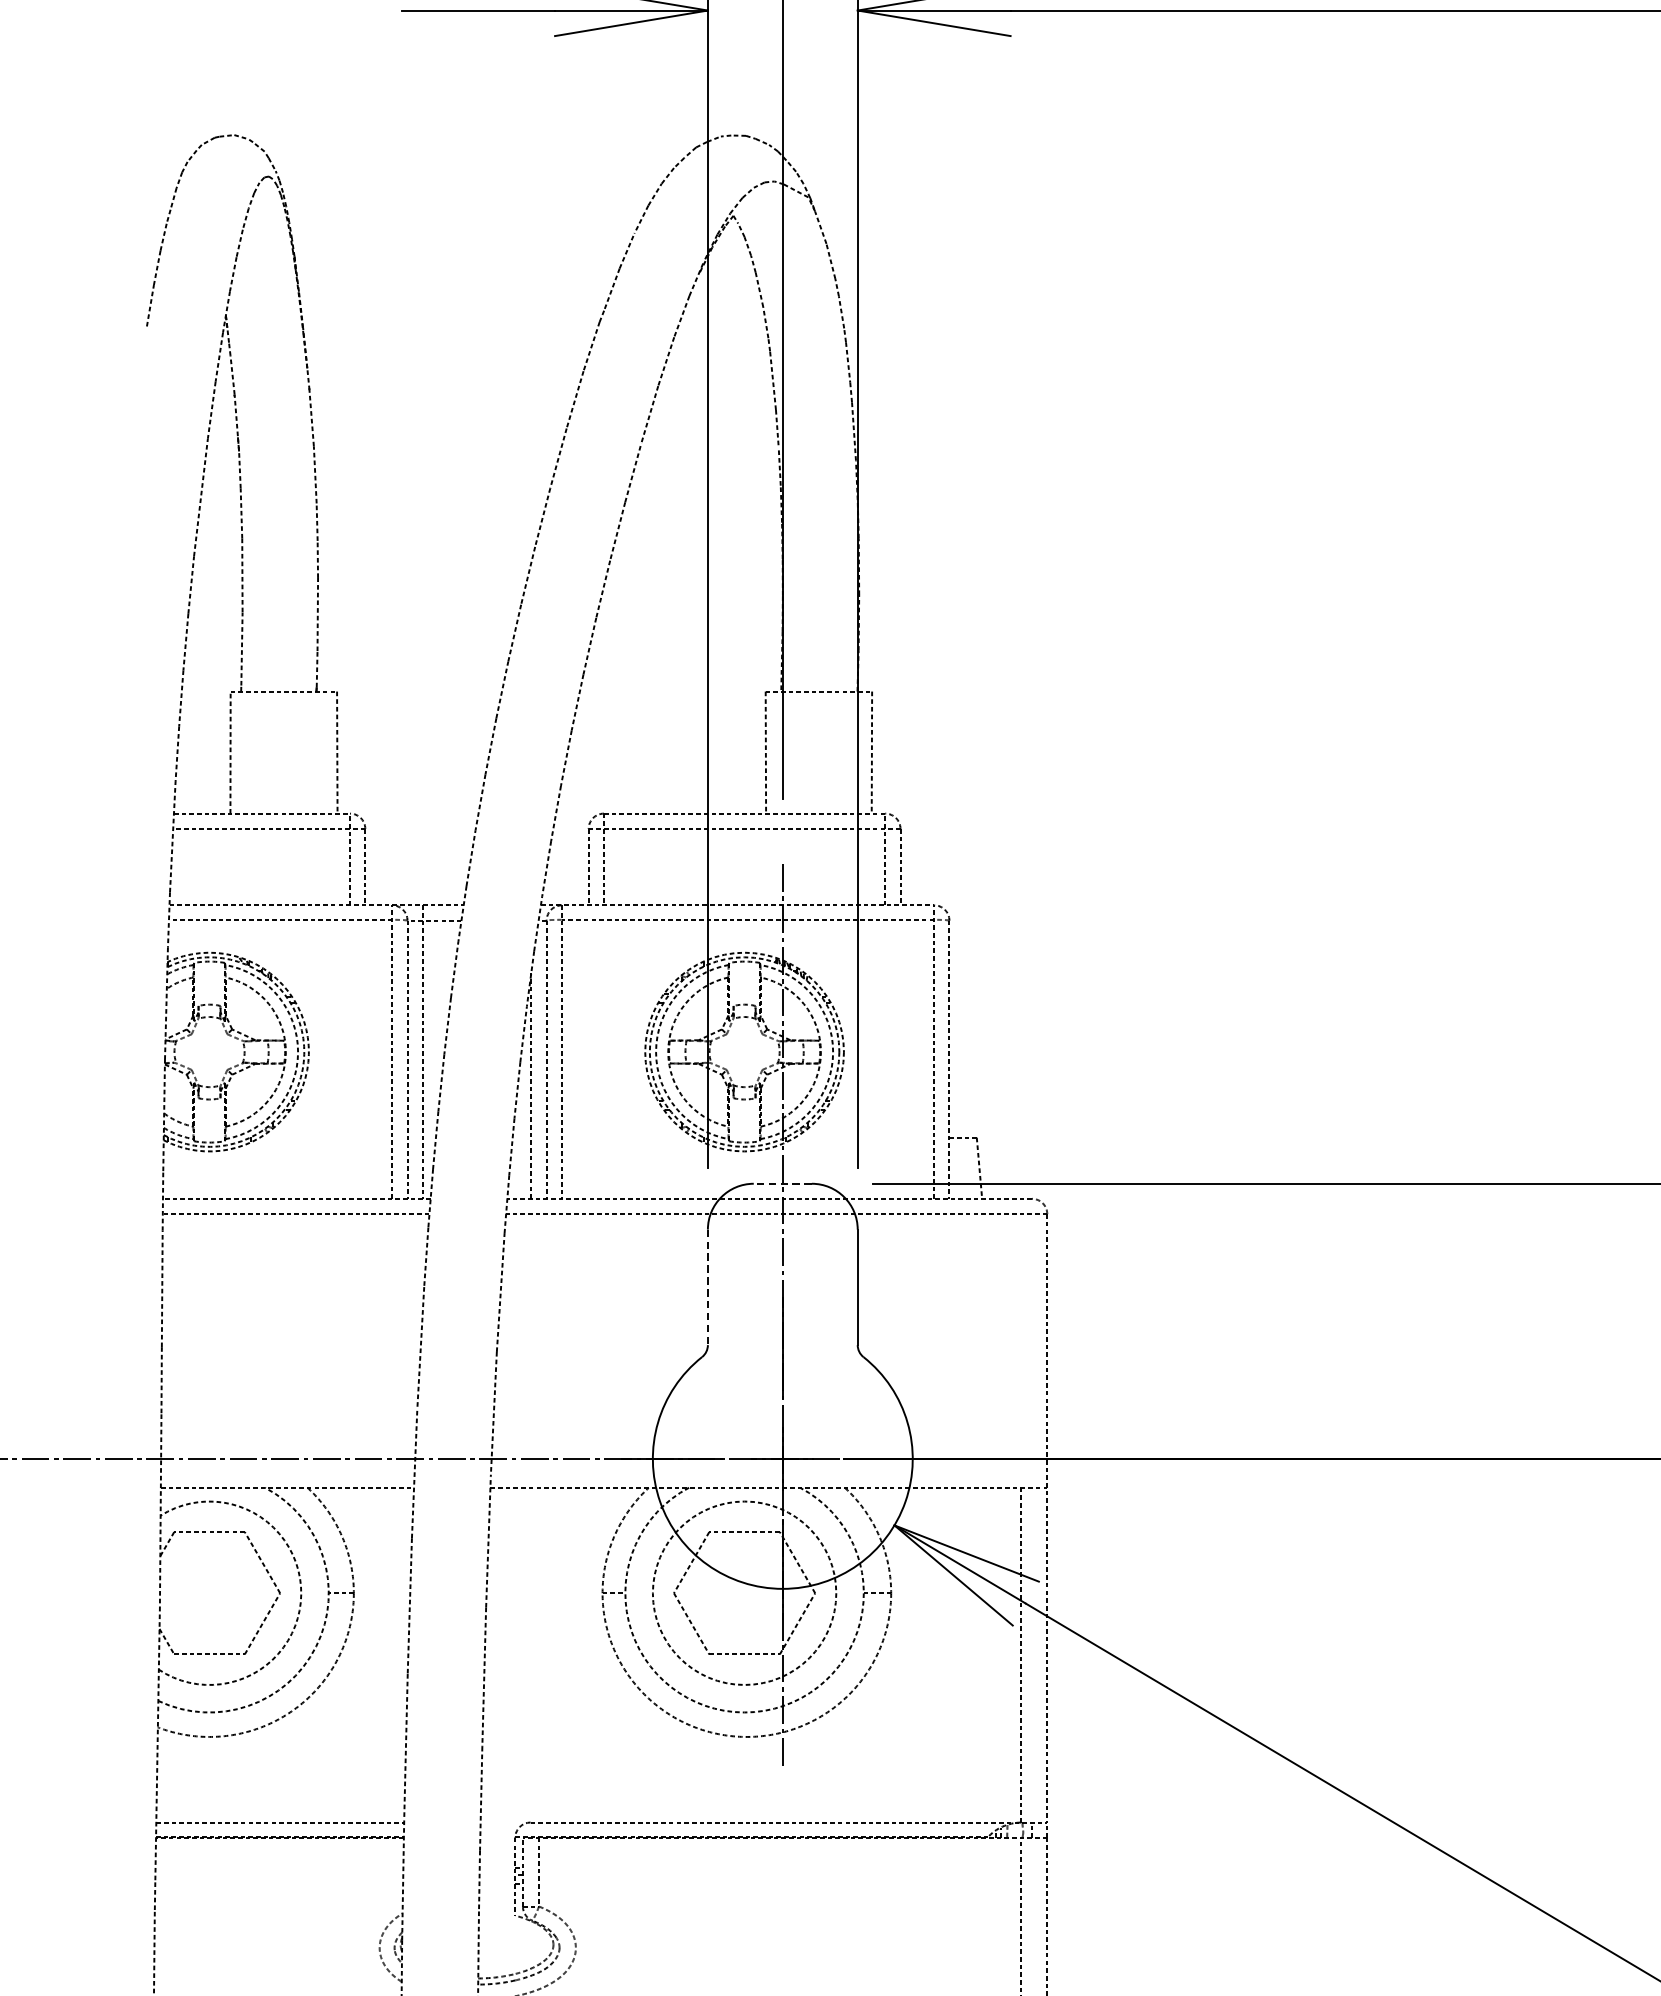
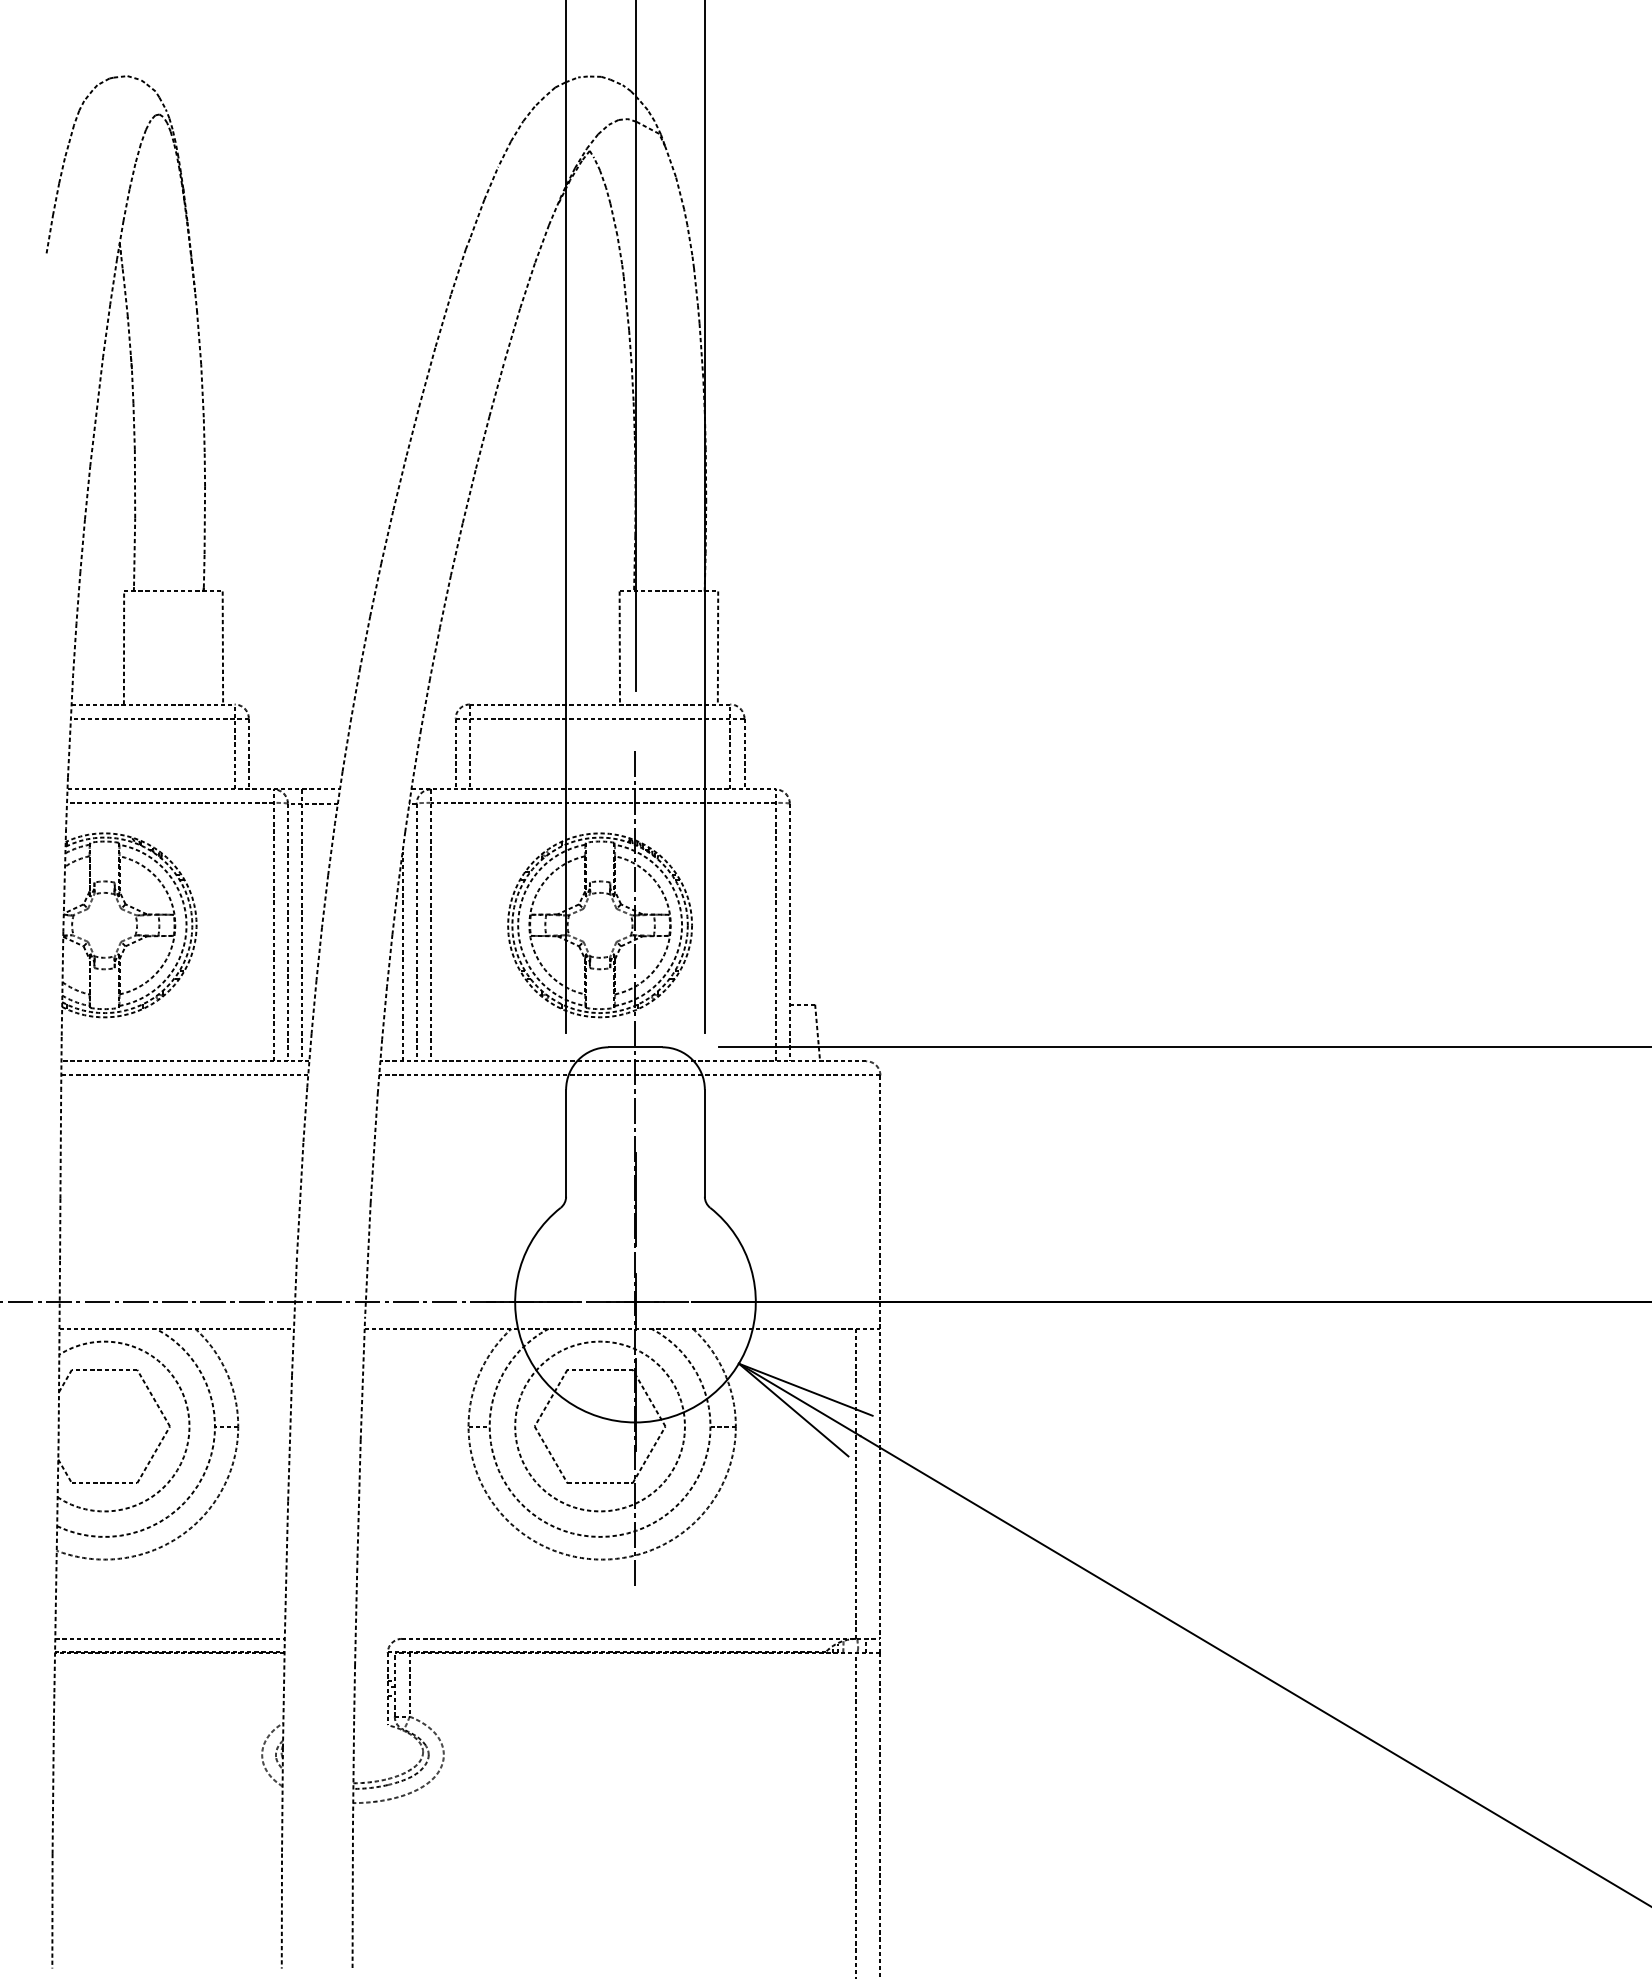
line: (782, 1183) -> (635, 1047), dashed -> solid
line: (708, 1287) -> (566, 1143), dashed -> solid

